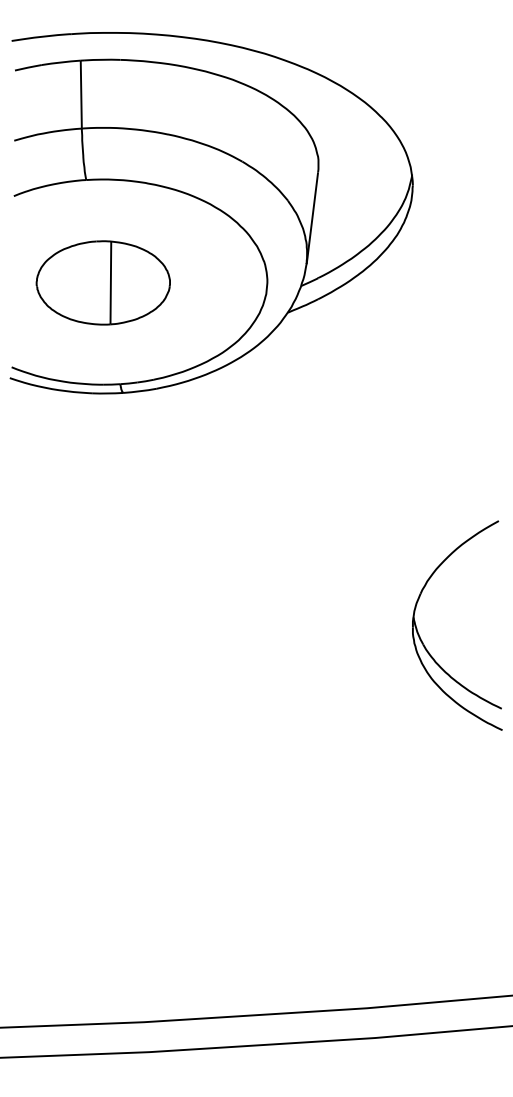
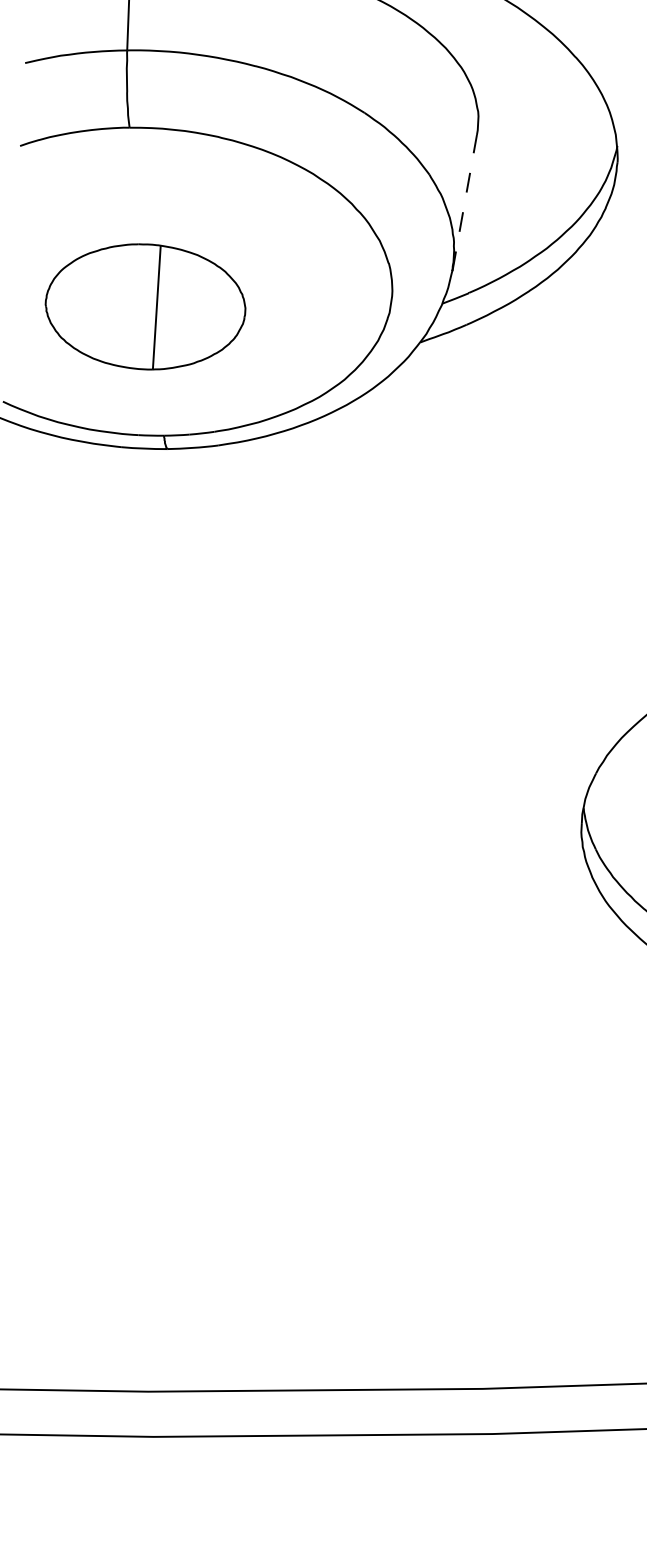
line: (312, 217) -> (464, 202), solid -> dashed
part: (102, 282) -> (144, 306), moved

